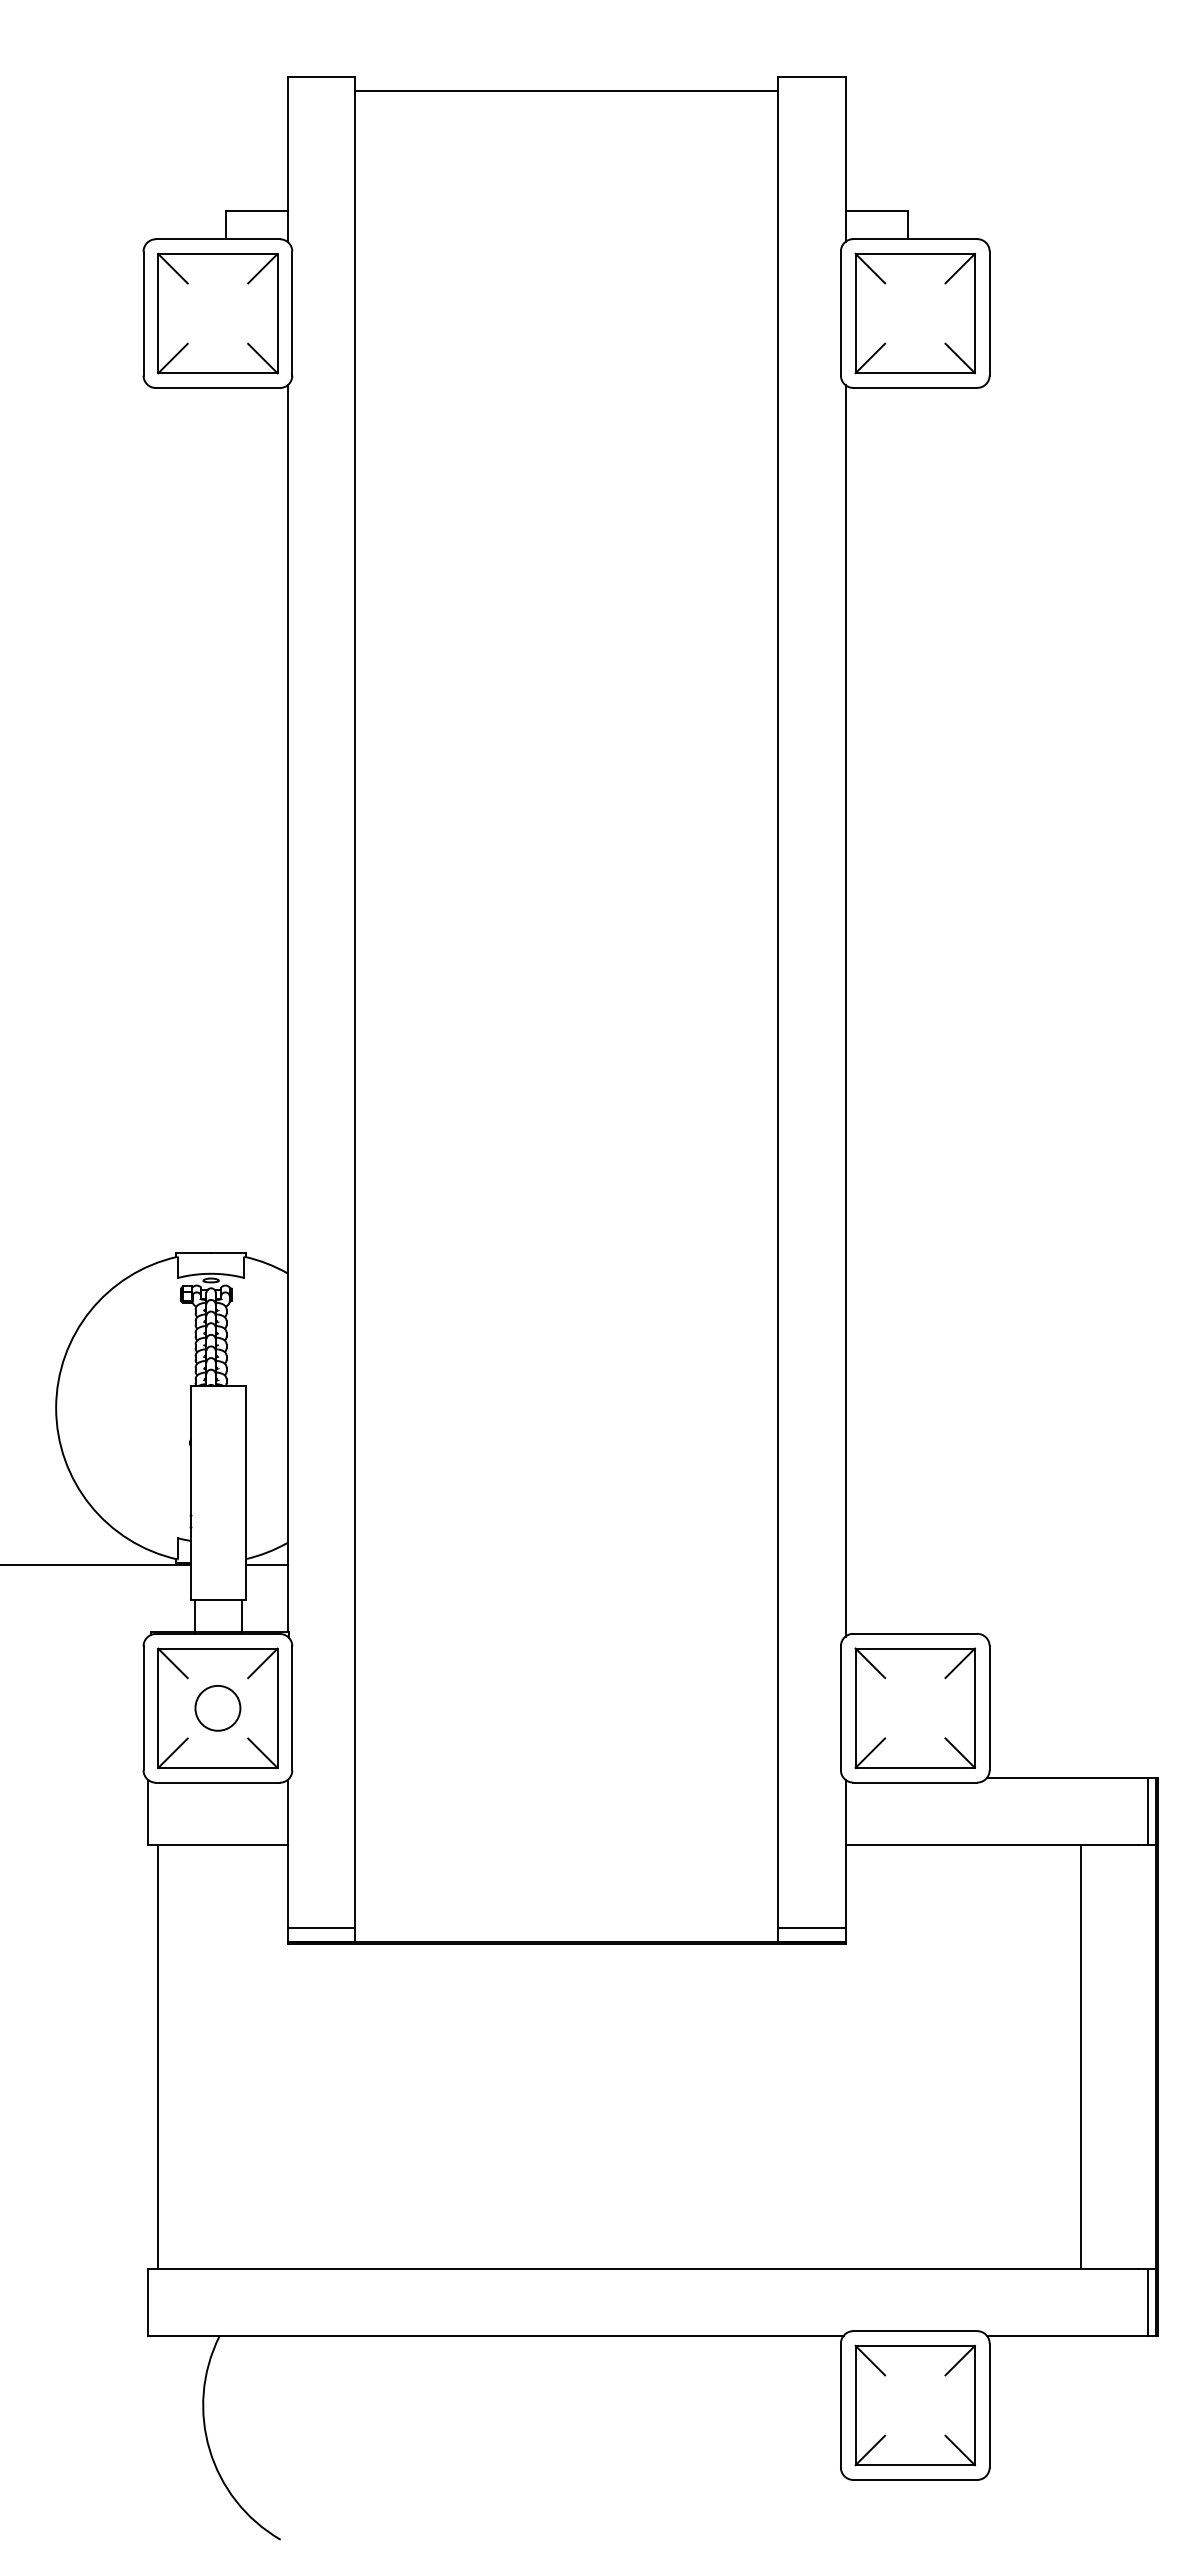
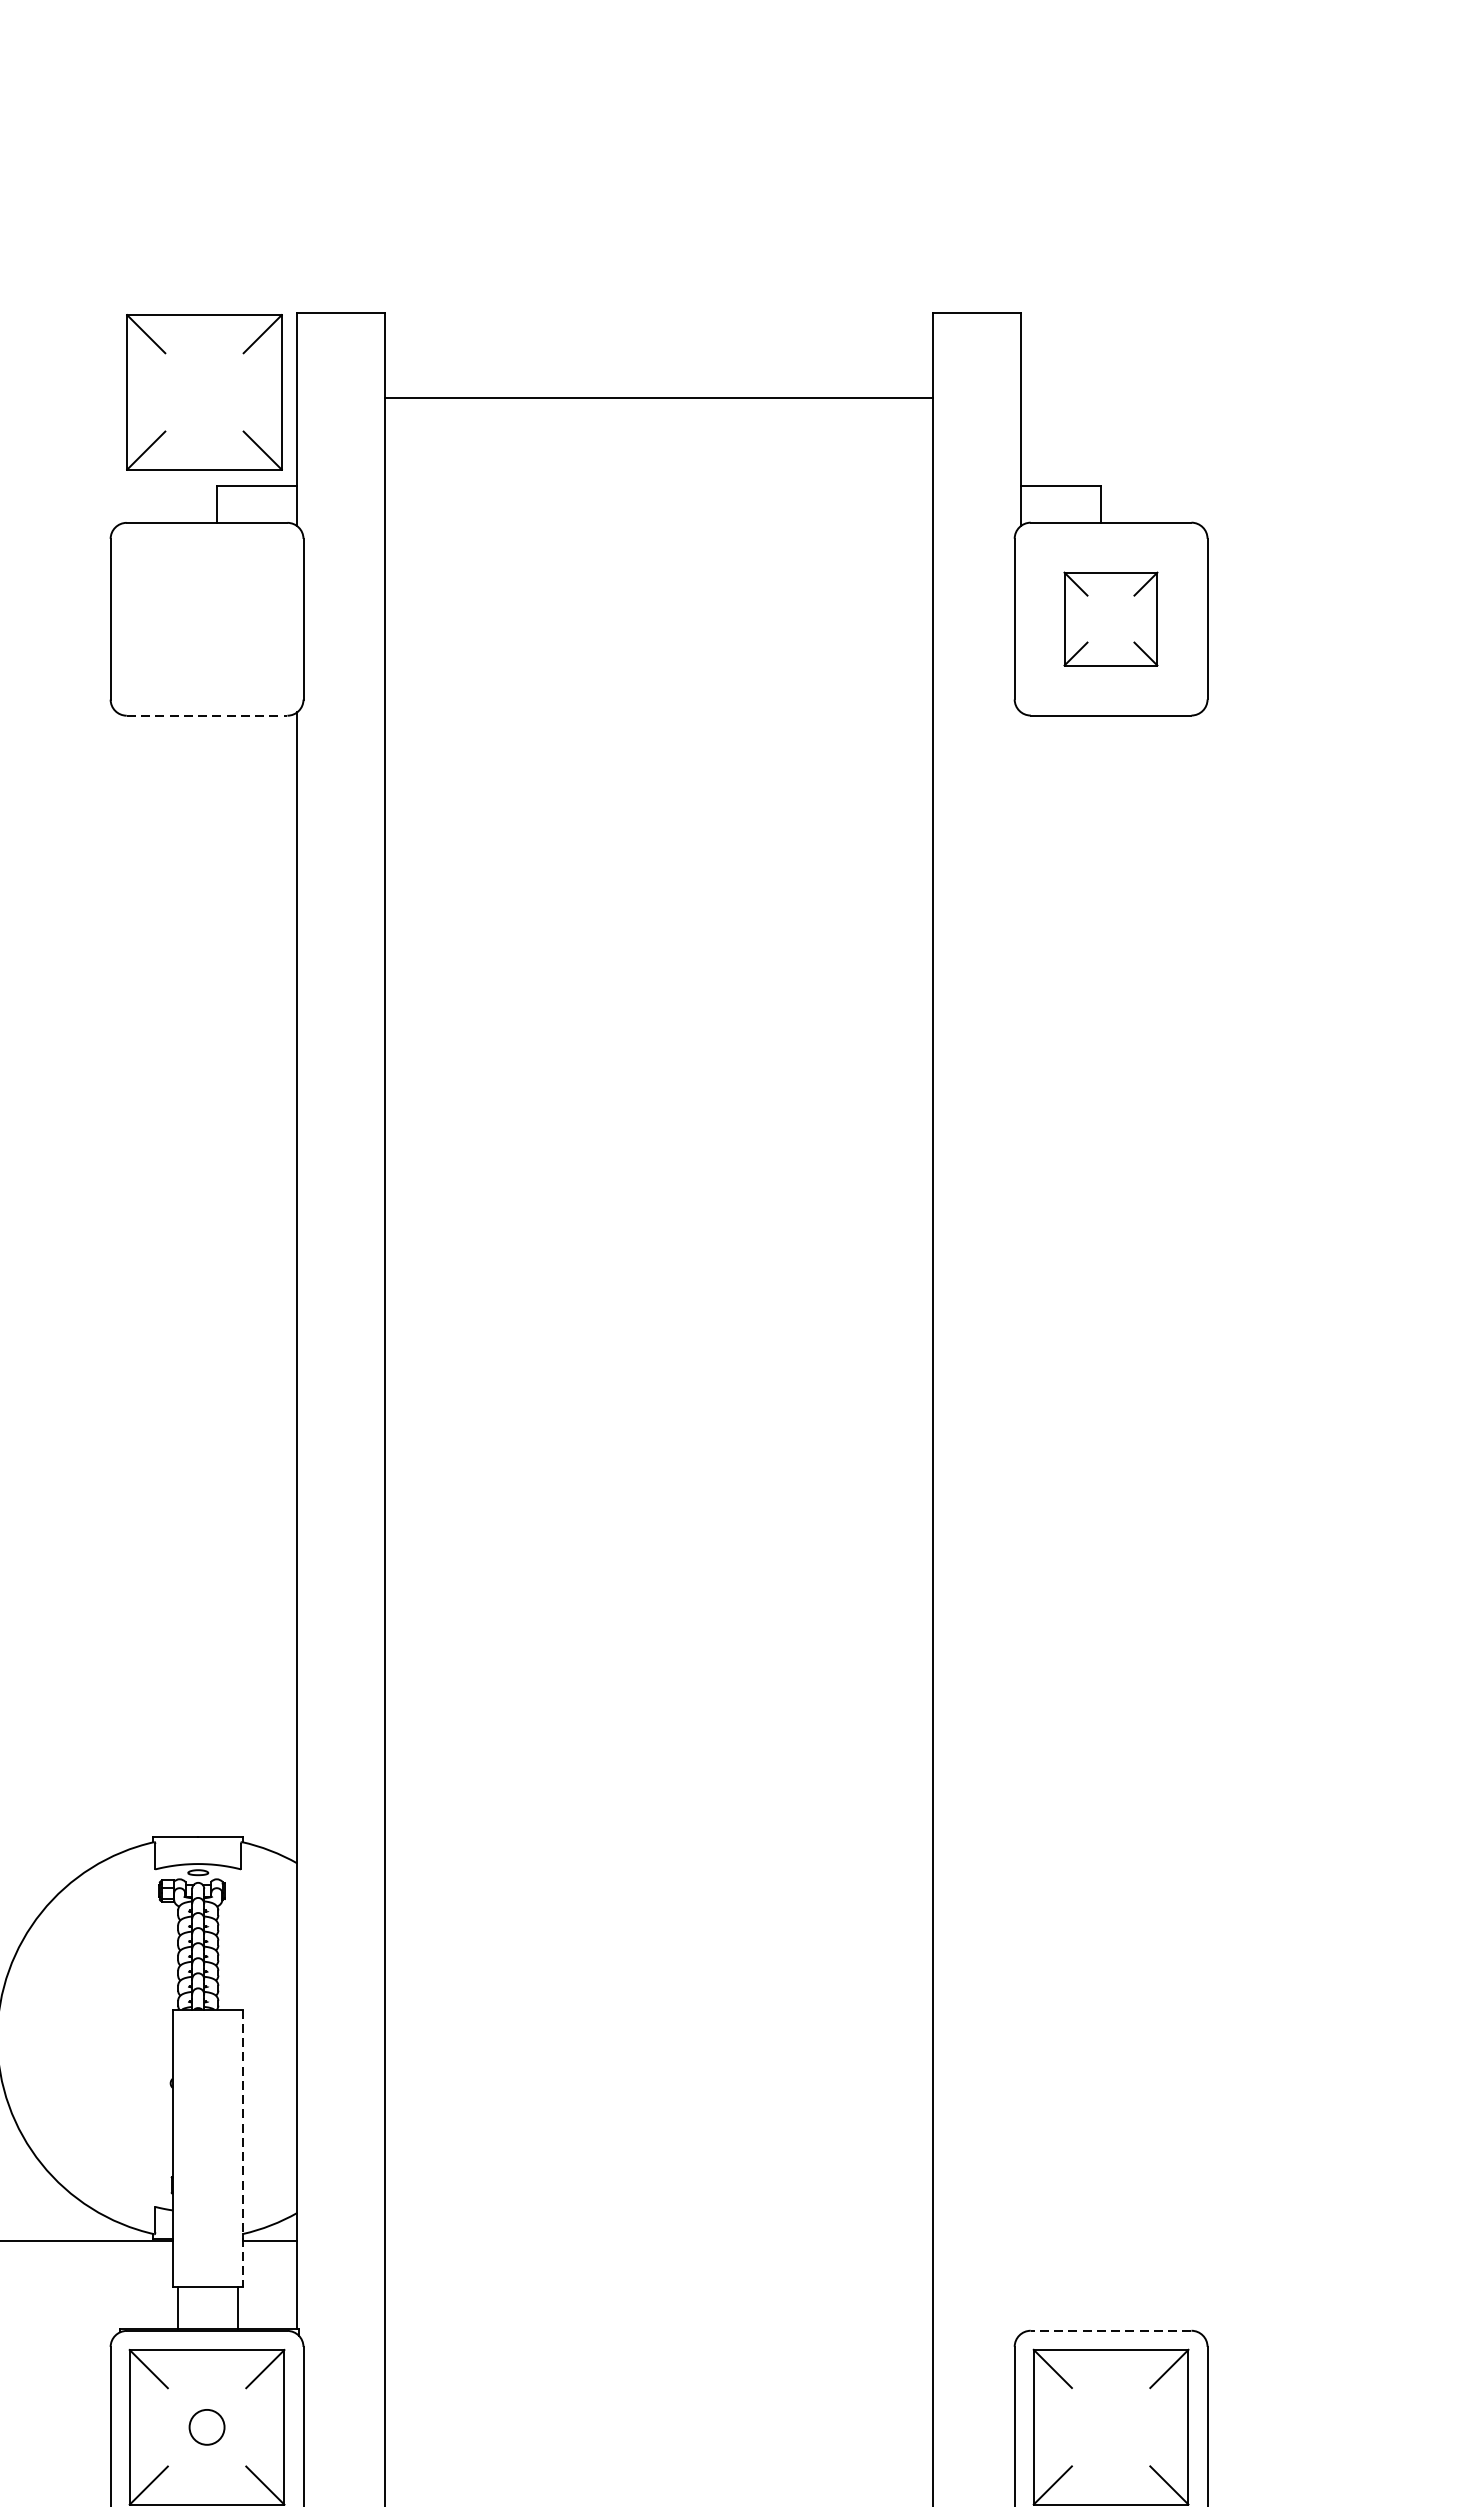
line: (566, 90) -> (658, 397), moved
part: (217, 313) -> (203, 392), moved
part: (914, 313) -> (1110, 619), size x0.6
line: (217, 388) -> (206, 716), solid -> dashed
line: (845, 1010) -> (1020, 1522), removed
line: (245, 1493) -> (242, 2148), solid -> dashed
line: (915, 1633) -> (1111, 2330), solid -> dashed
circle: (217, 1707) -> (206, 2426), size x0.6

